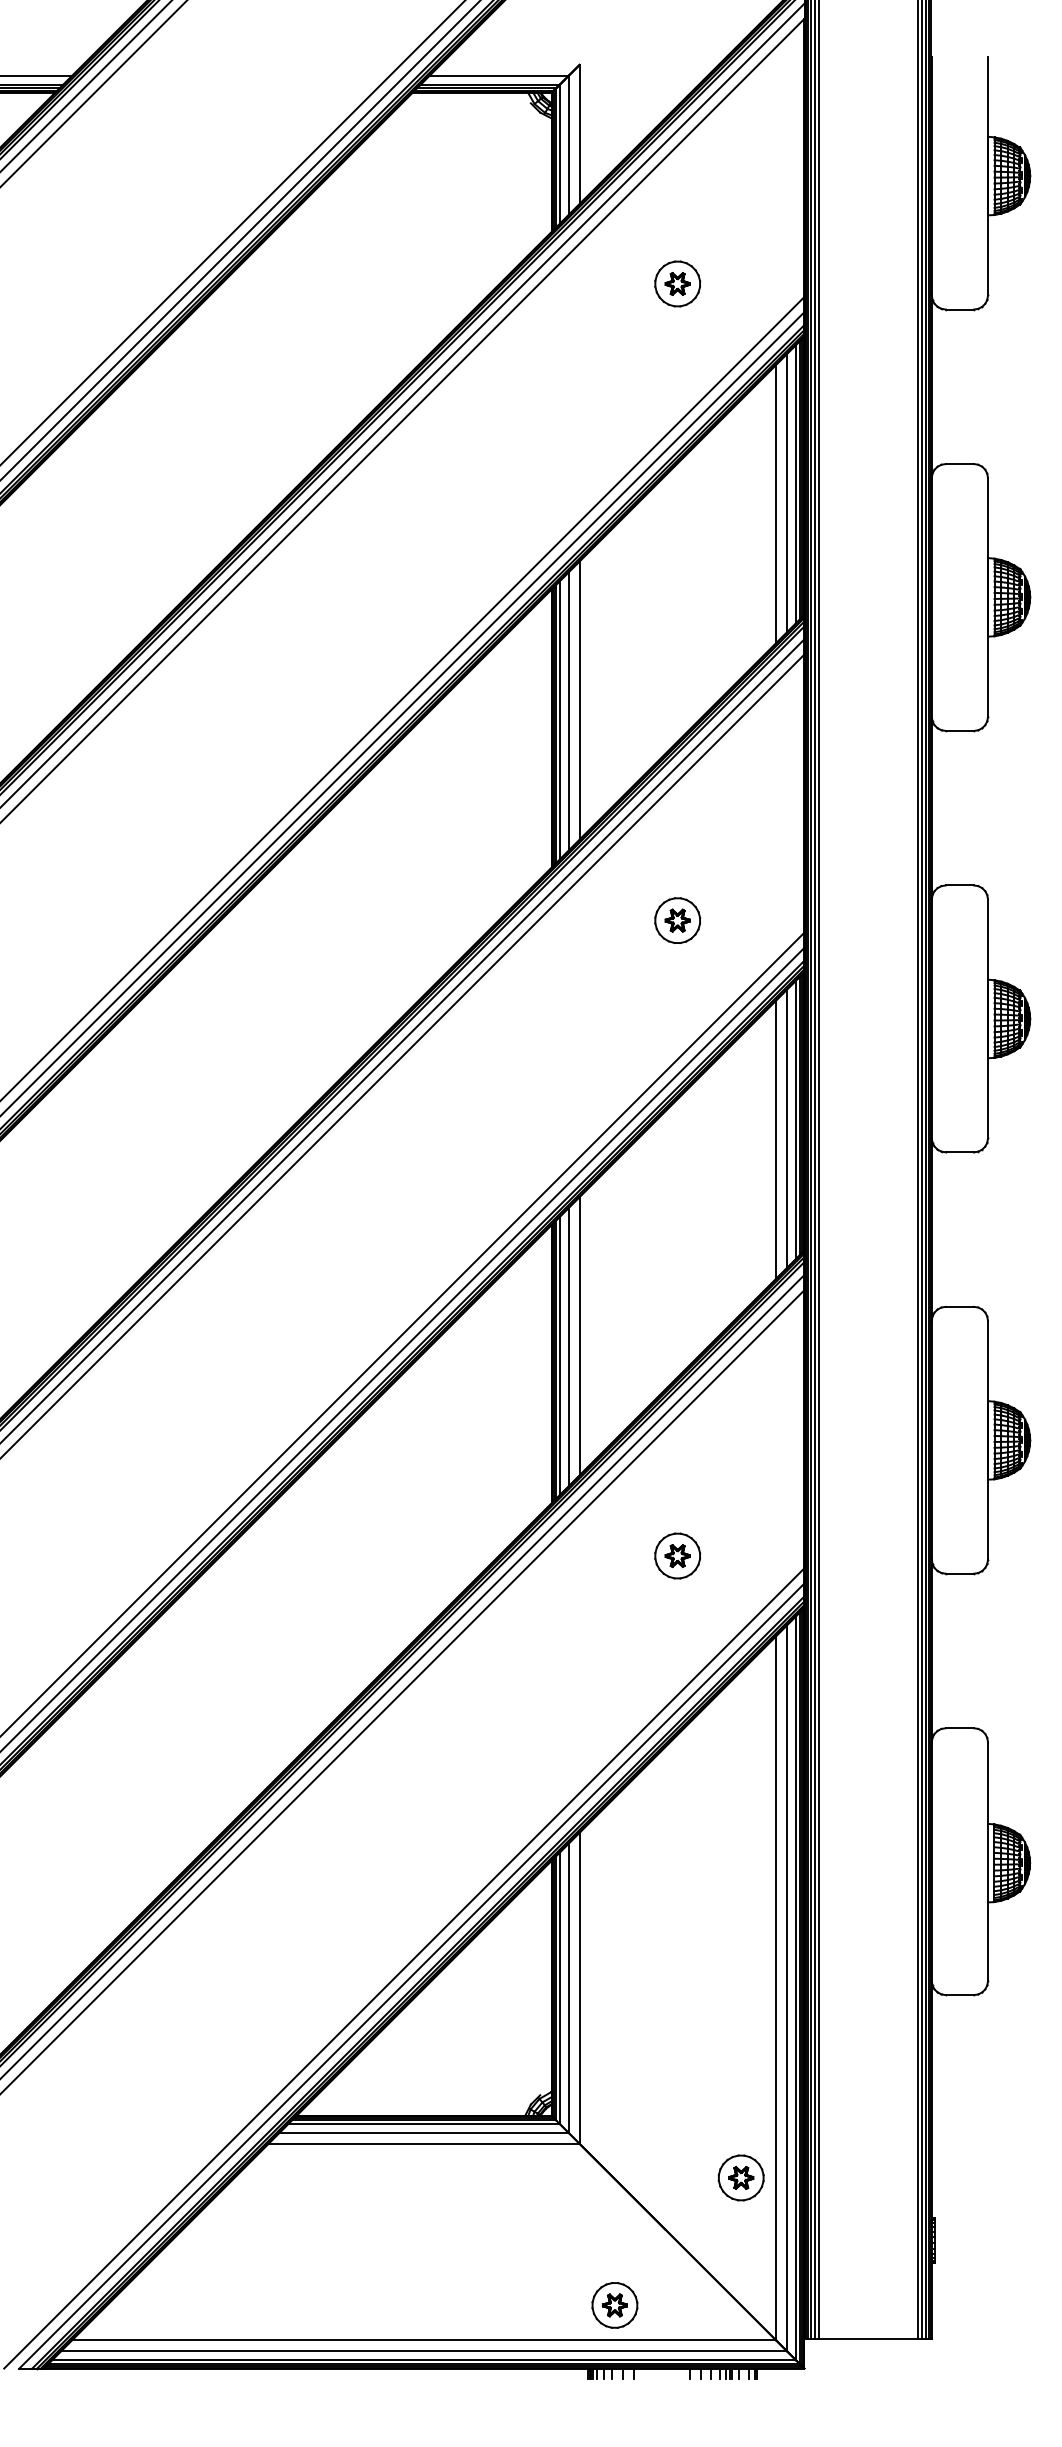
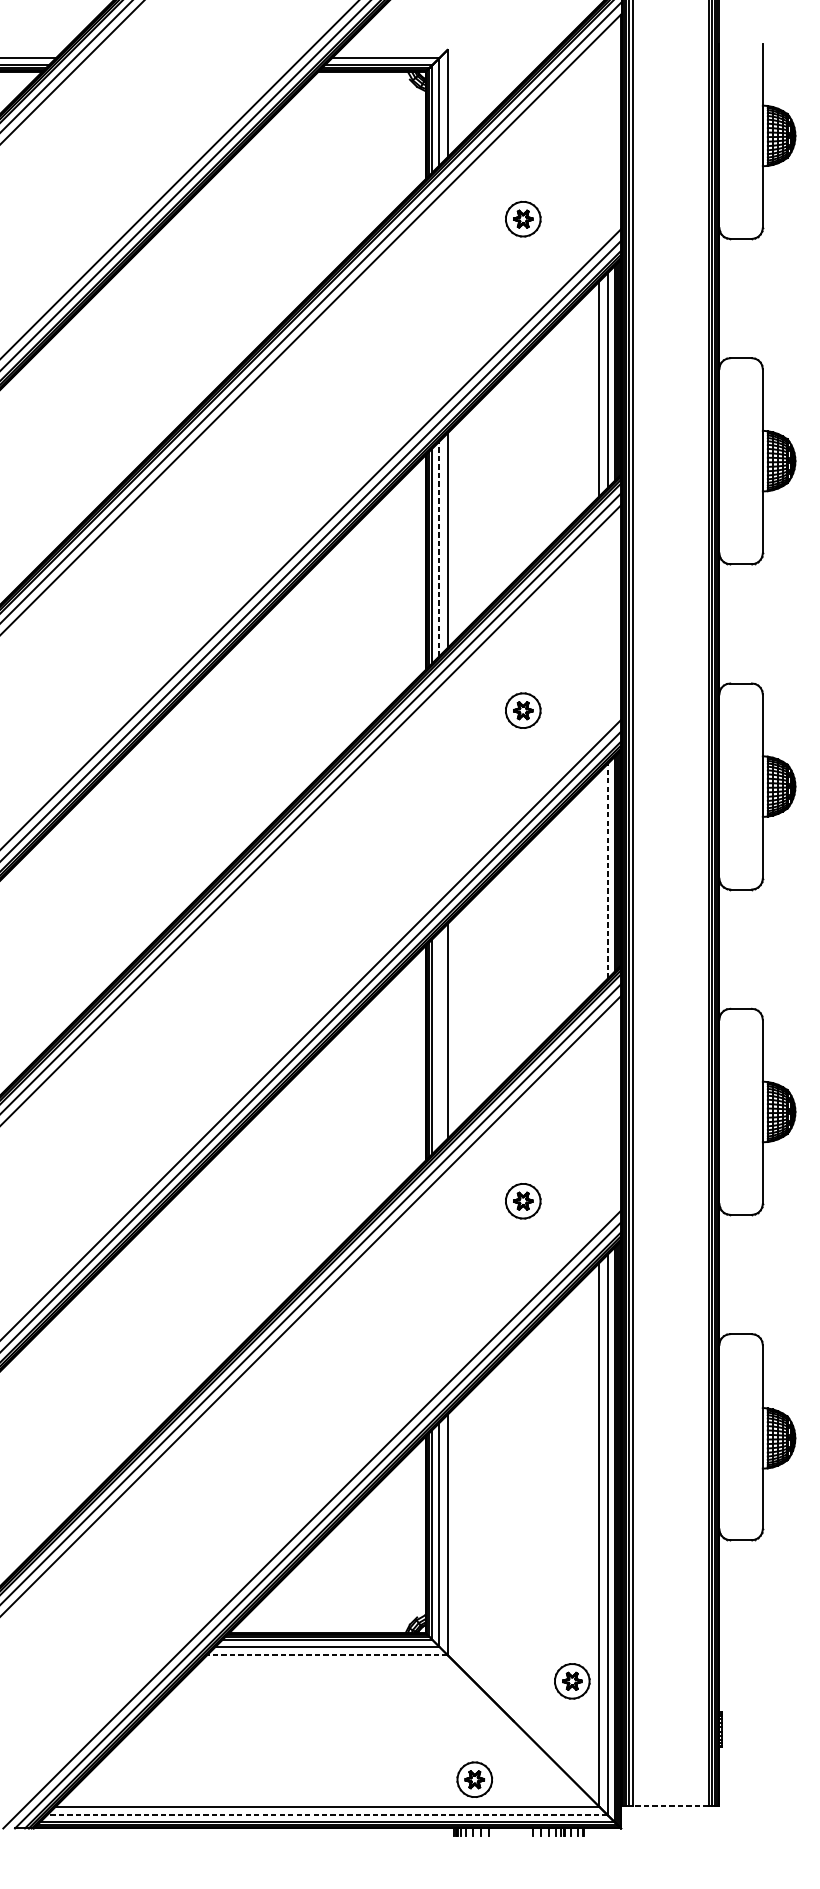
line: (568, 710) -> (438, 548), solid -> dashed
line: (787, 1128) -> (608, 871), solid -> dashed
line: (776, 1139) -> (599, 879), removed
line: (568, 1346) -> (438, 1039), removed
line: (423, 2143) -> (327, 1654), solid -> dashed
line: (868, 2339) -> (670, 1806), solid -> dashed
line: (424, 2351) -> (327, 1815), solid -> dashed

